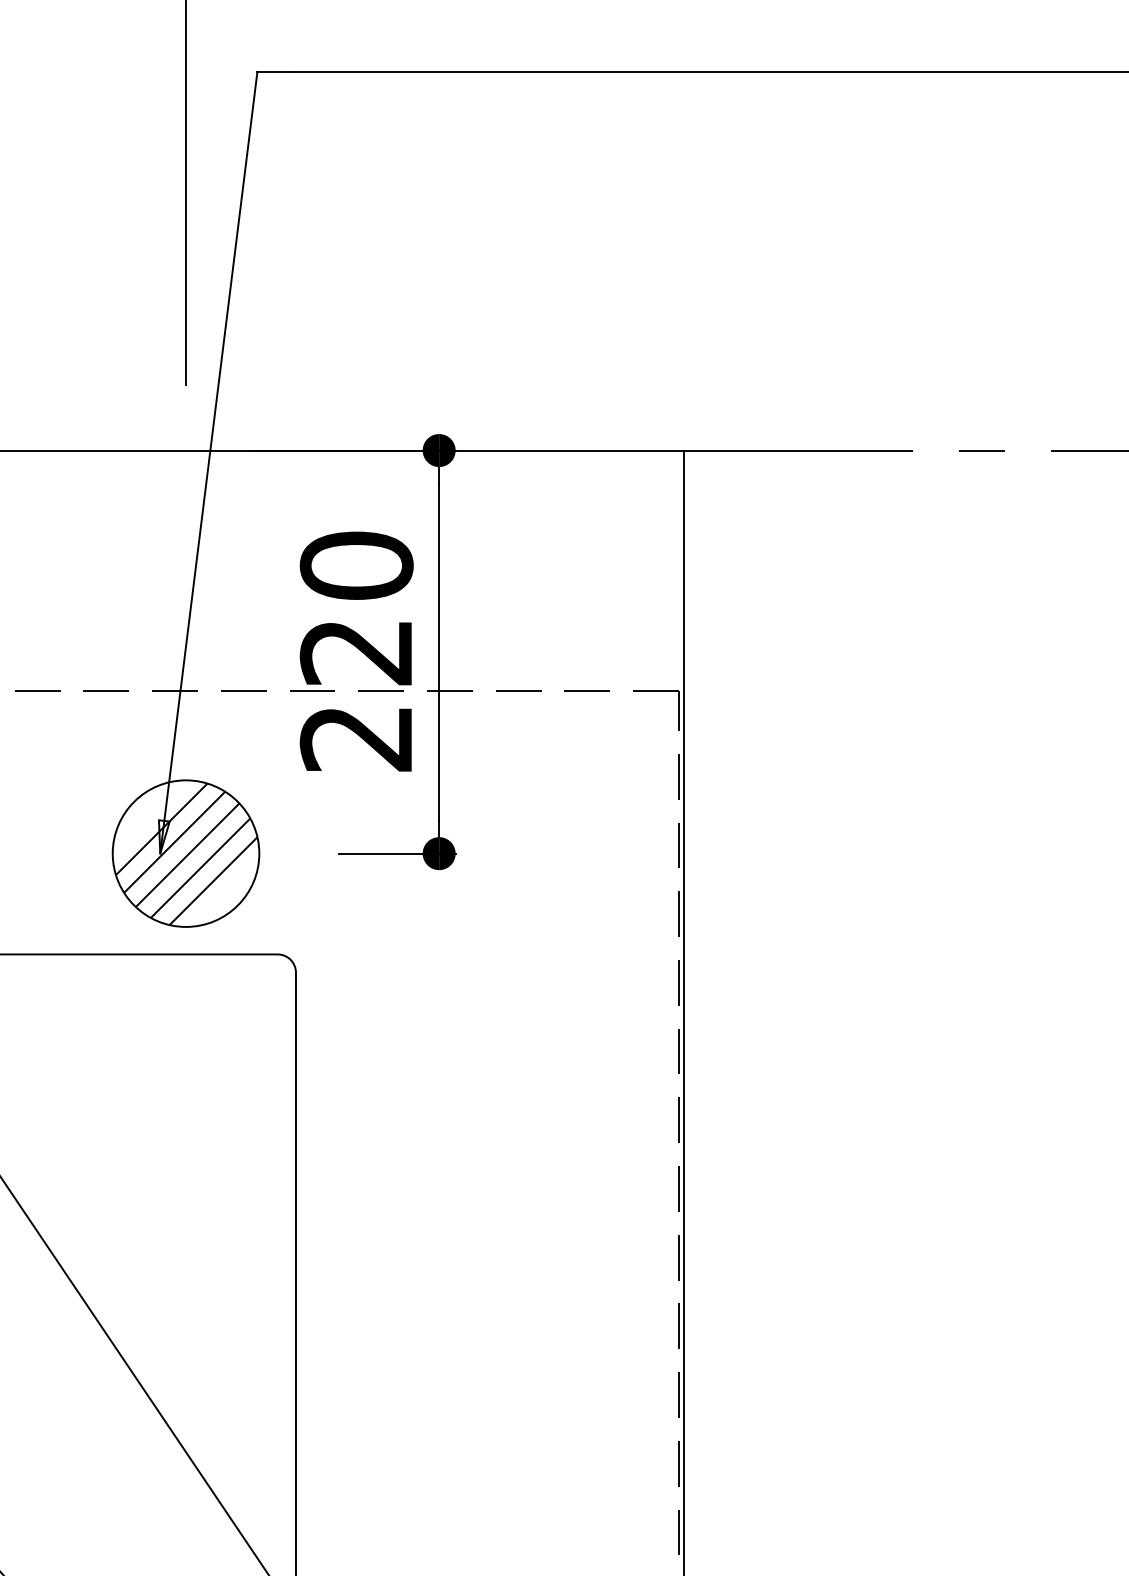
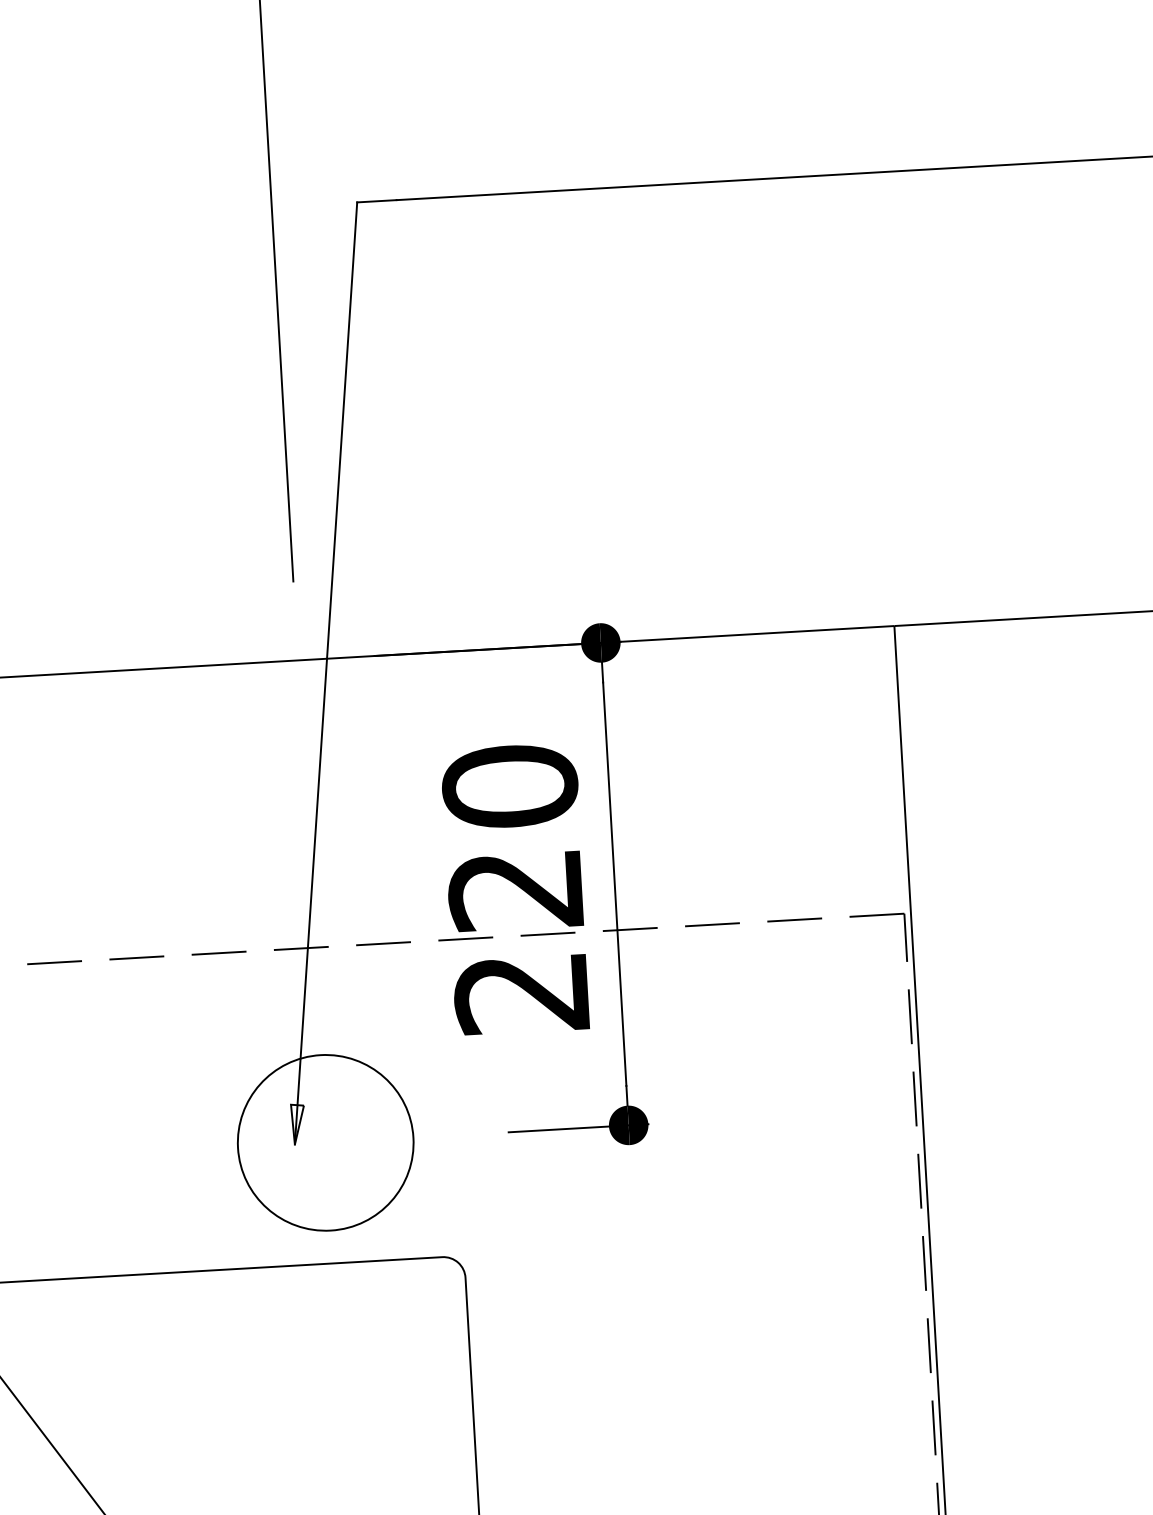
hatch: (186, 854) -> (326, 1143), removed

